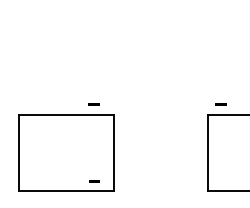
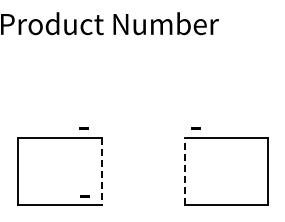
line: (207, 151) -> (184, 170), solid -> dashed
line: (113, 152) -> (101, 171), solid -> dashed

